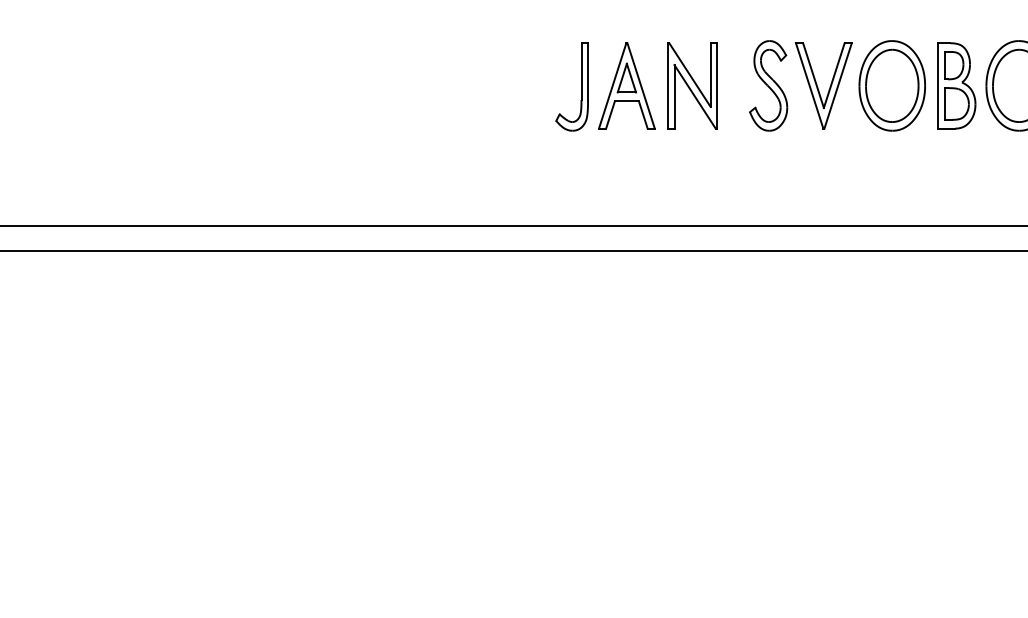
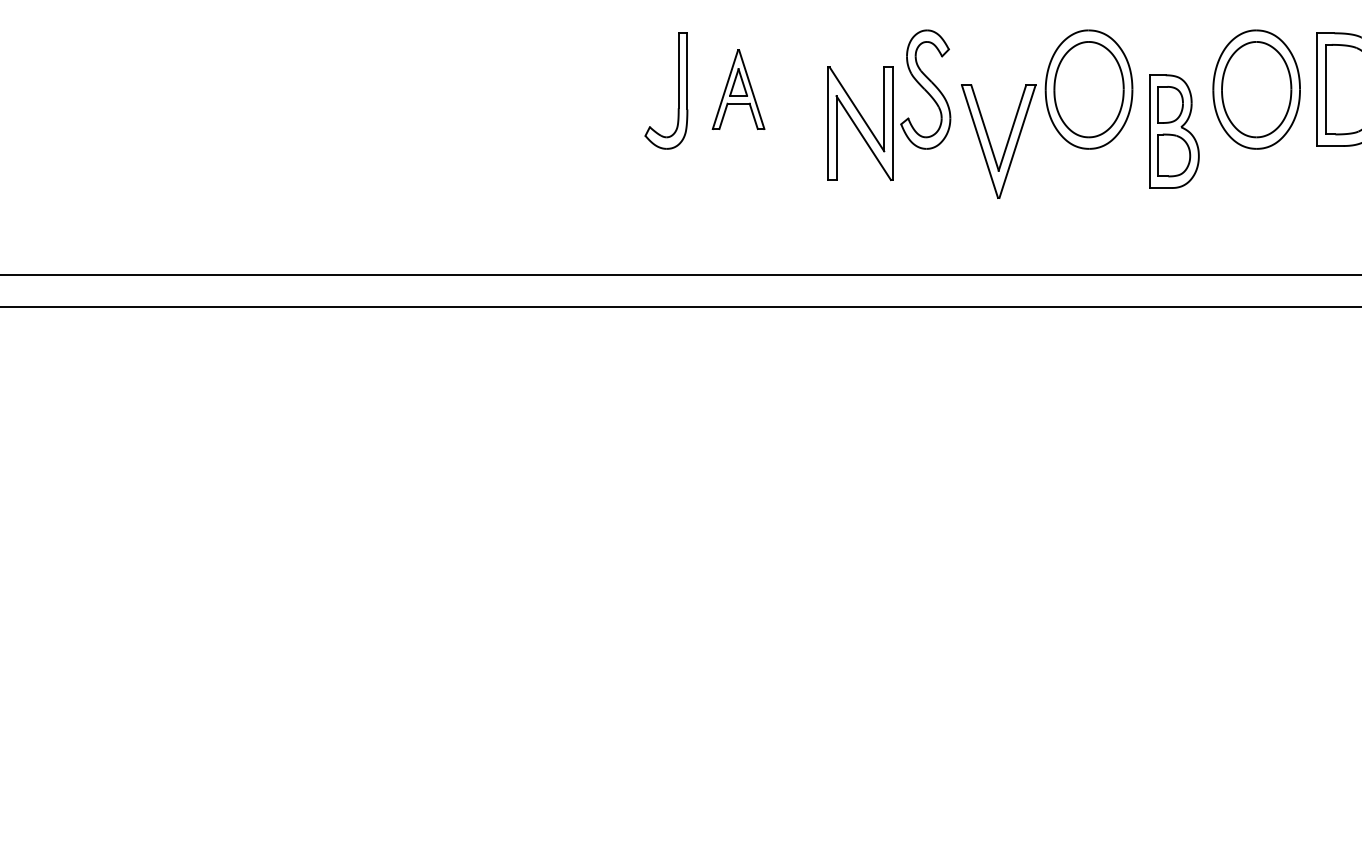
part: (626, 85) -> (738, 89), size x0.7
part: (692, 85) -> (860, 123), moved
part: (957, 85) -> (1174, 131), moved
part: (818, 88) -> (991, 144), moved

